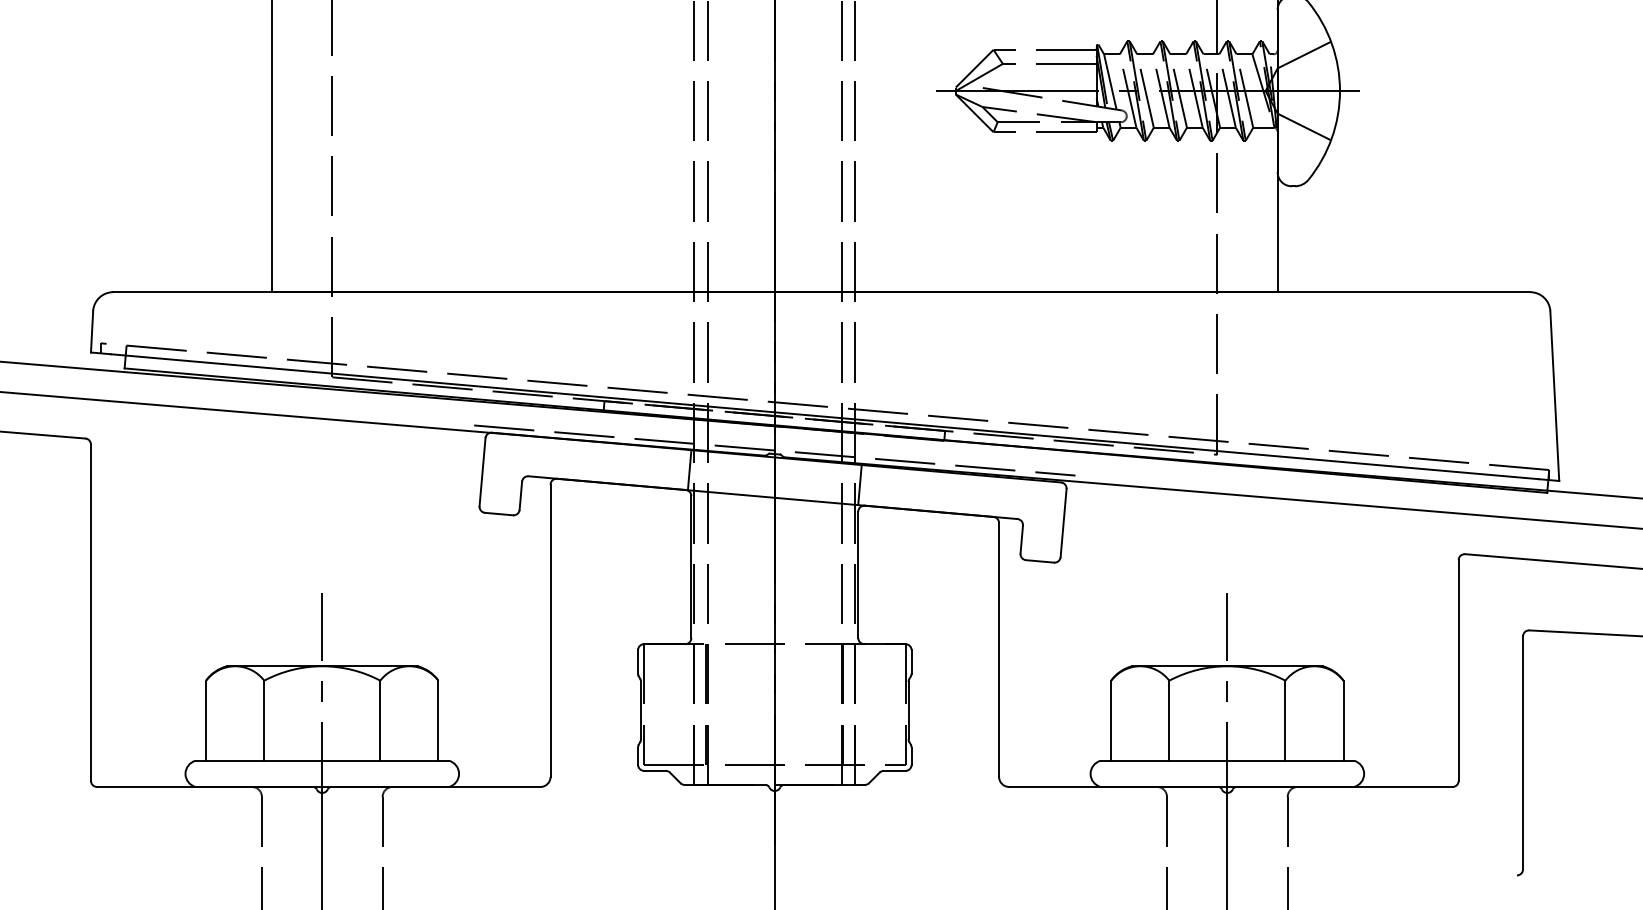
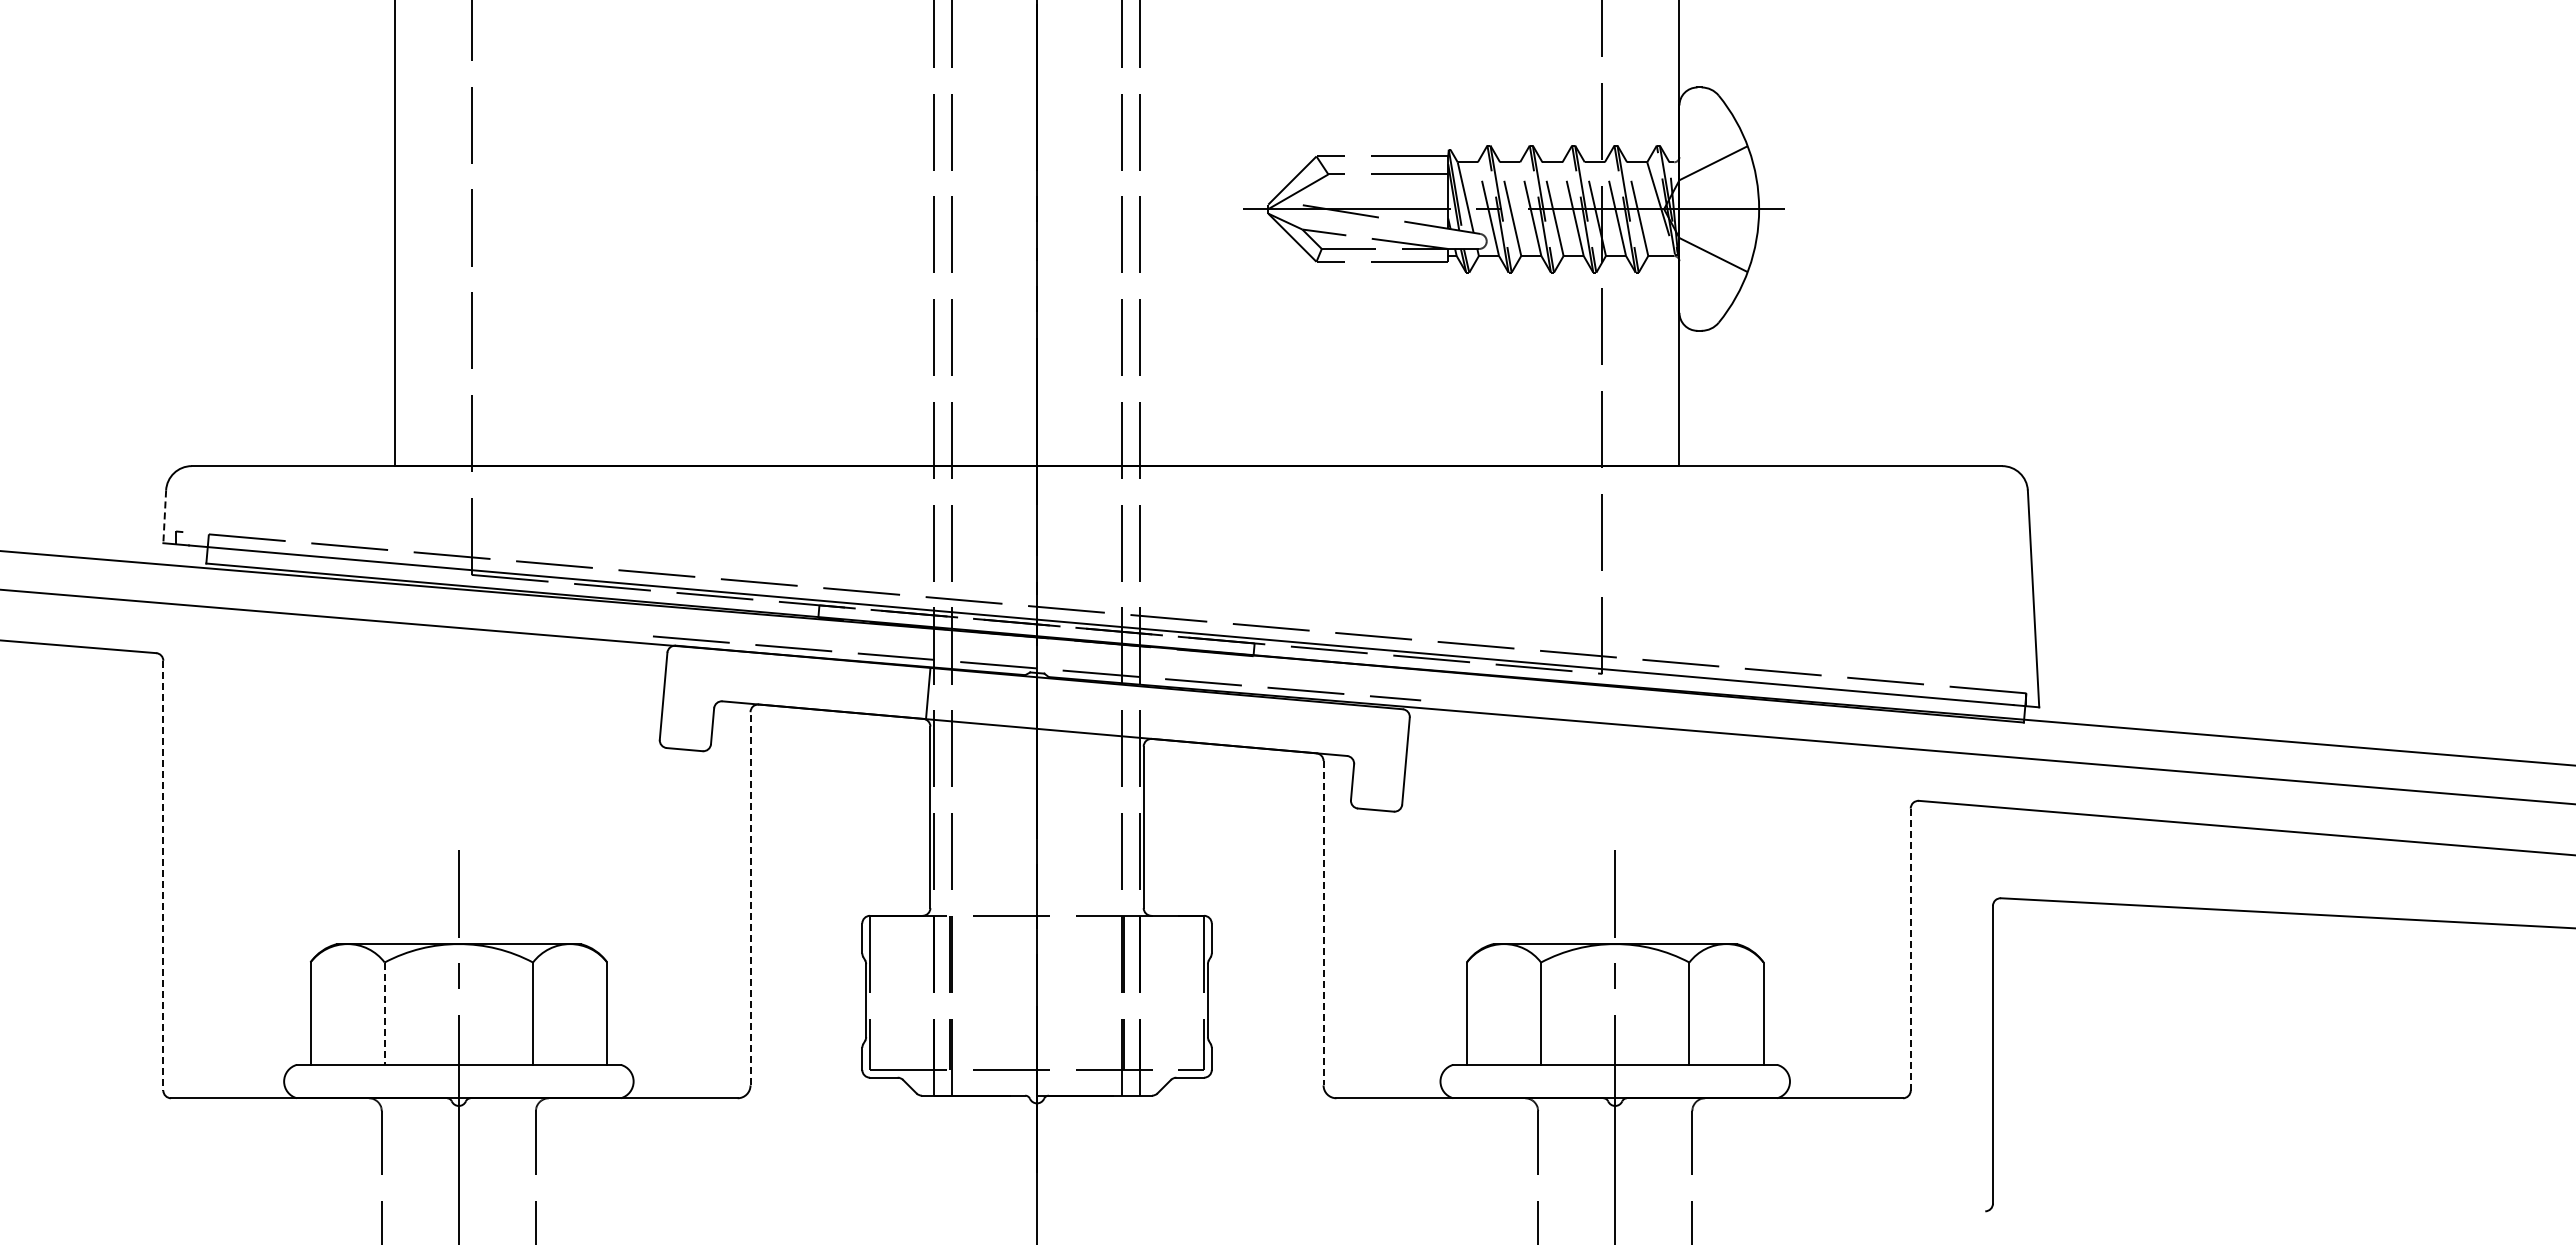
line: (91, 332) -> (164, 517), solid -> dashed
line: (859, 485) -> (1145, 712), removed
line: (91, 612) -> (163, 875), solid -> dashed
line: (550, 630) -> (750, 898), solid -> dashed
line: (999, 650) -> (1323, 923), solid -> dashed
line: (1458, 670) -> (1910, 949), solid -> dashed
line: (264, 721) -> (384, 1014), solid -> dashed

